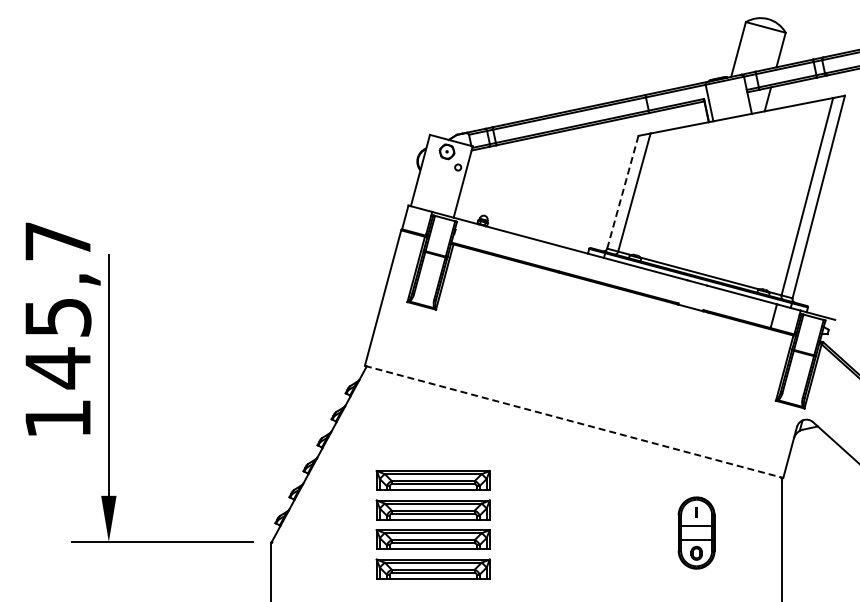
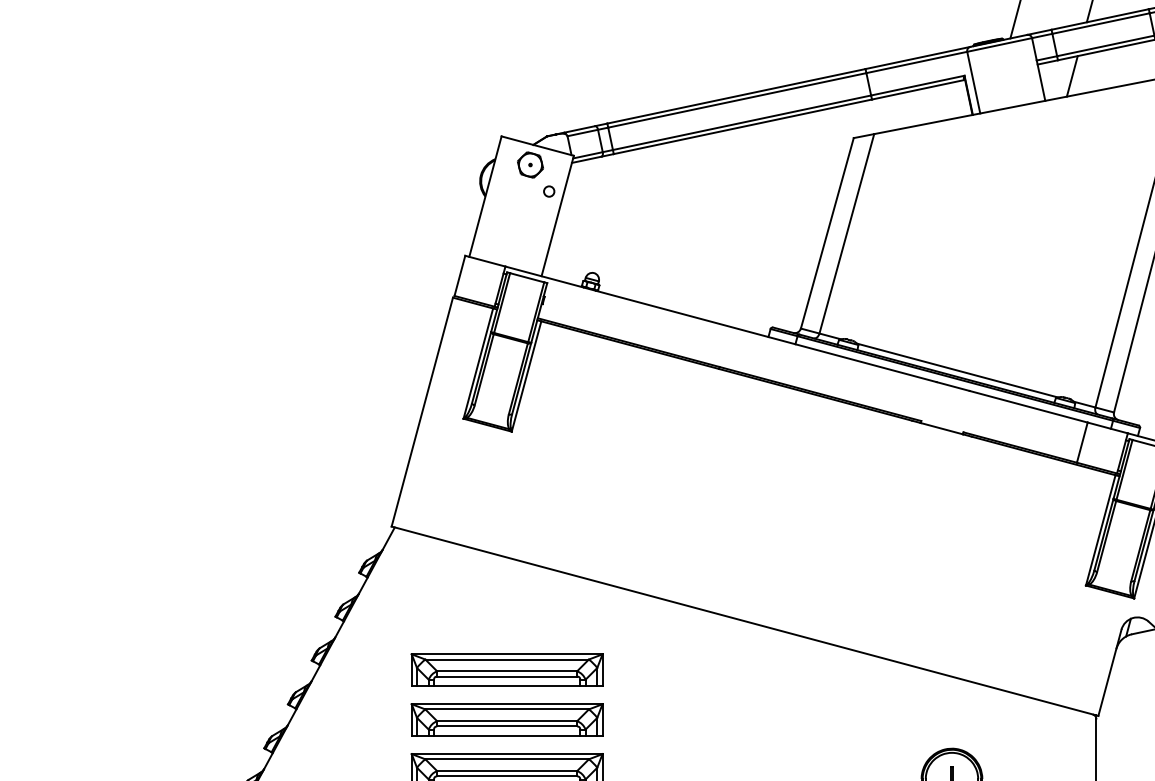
line: (622, 192) -> (826, 233), dashed -> solid
line: (574, 421) -> (745, 620), dashed -> solid
part: (432, 450) -> (505, 669), added

